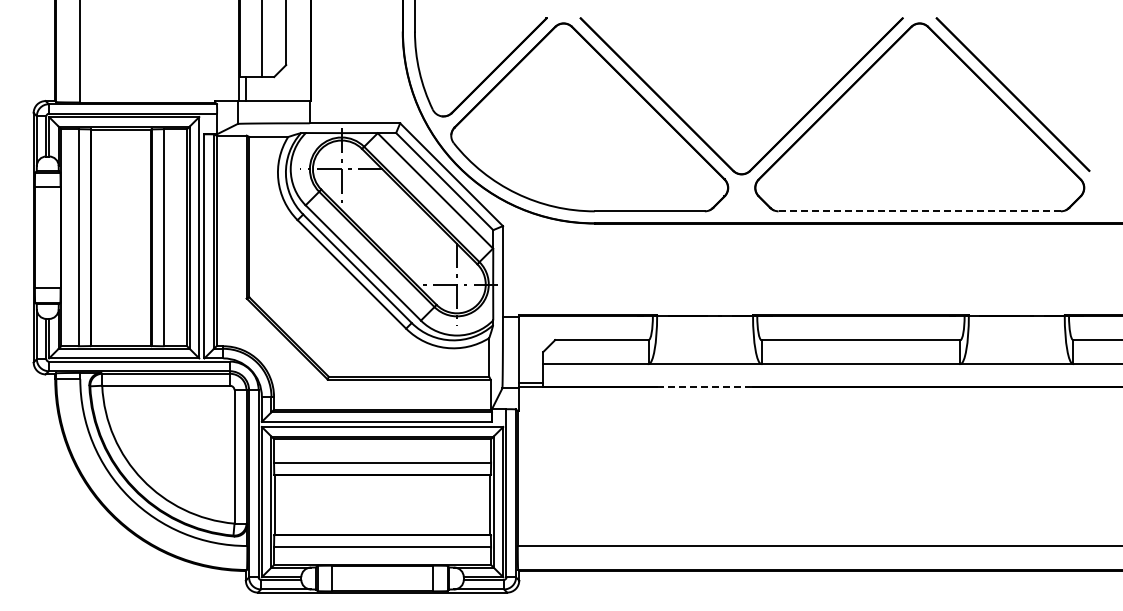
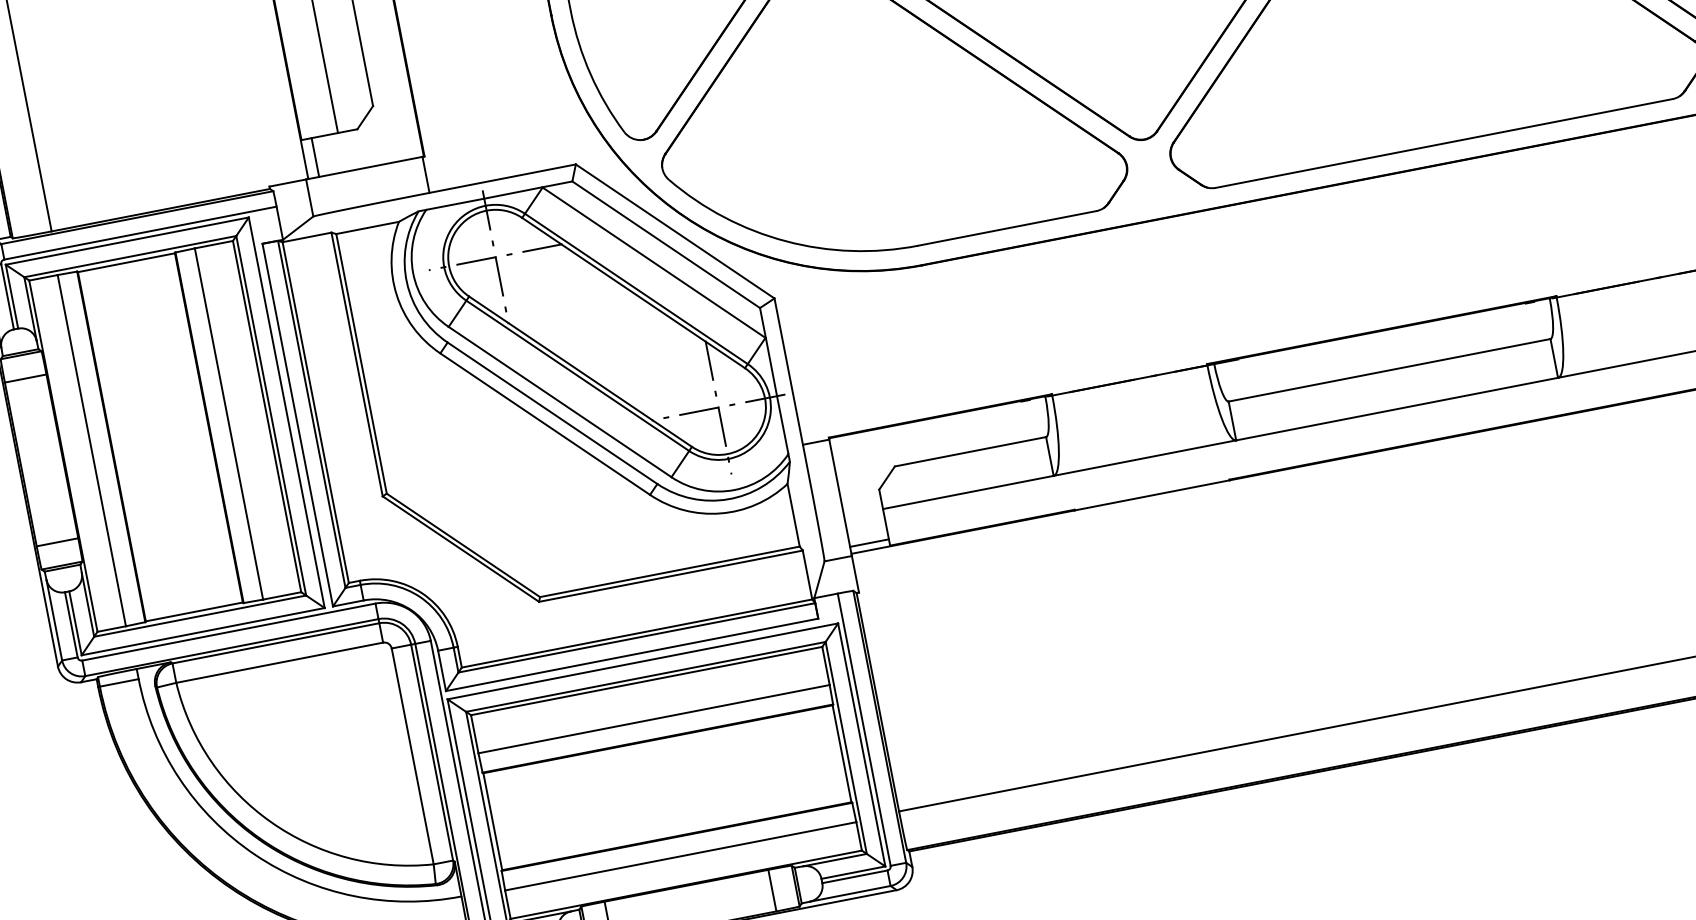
line: (920, 211) -> (1445, 143), dashed -> solid
line: (705, 387) -> (1152, 495), dashed -> solid

